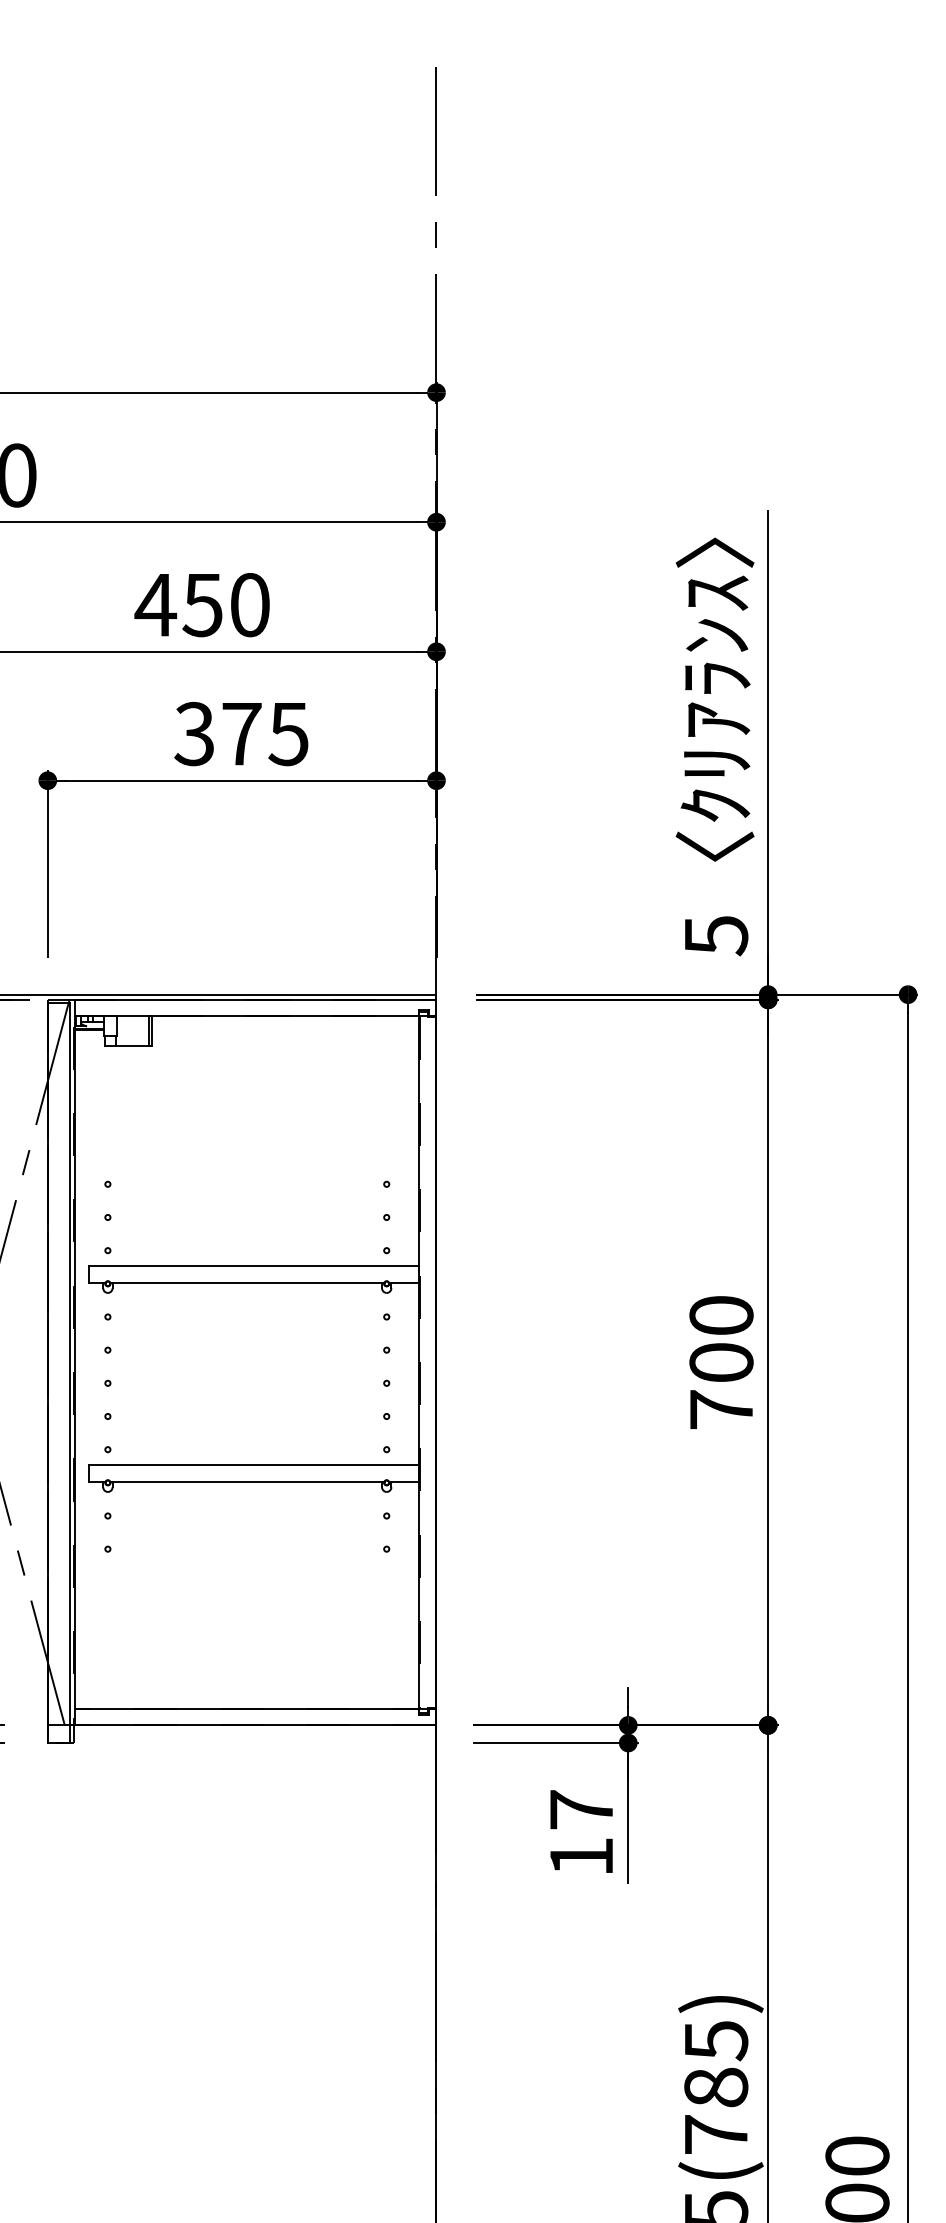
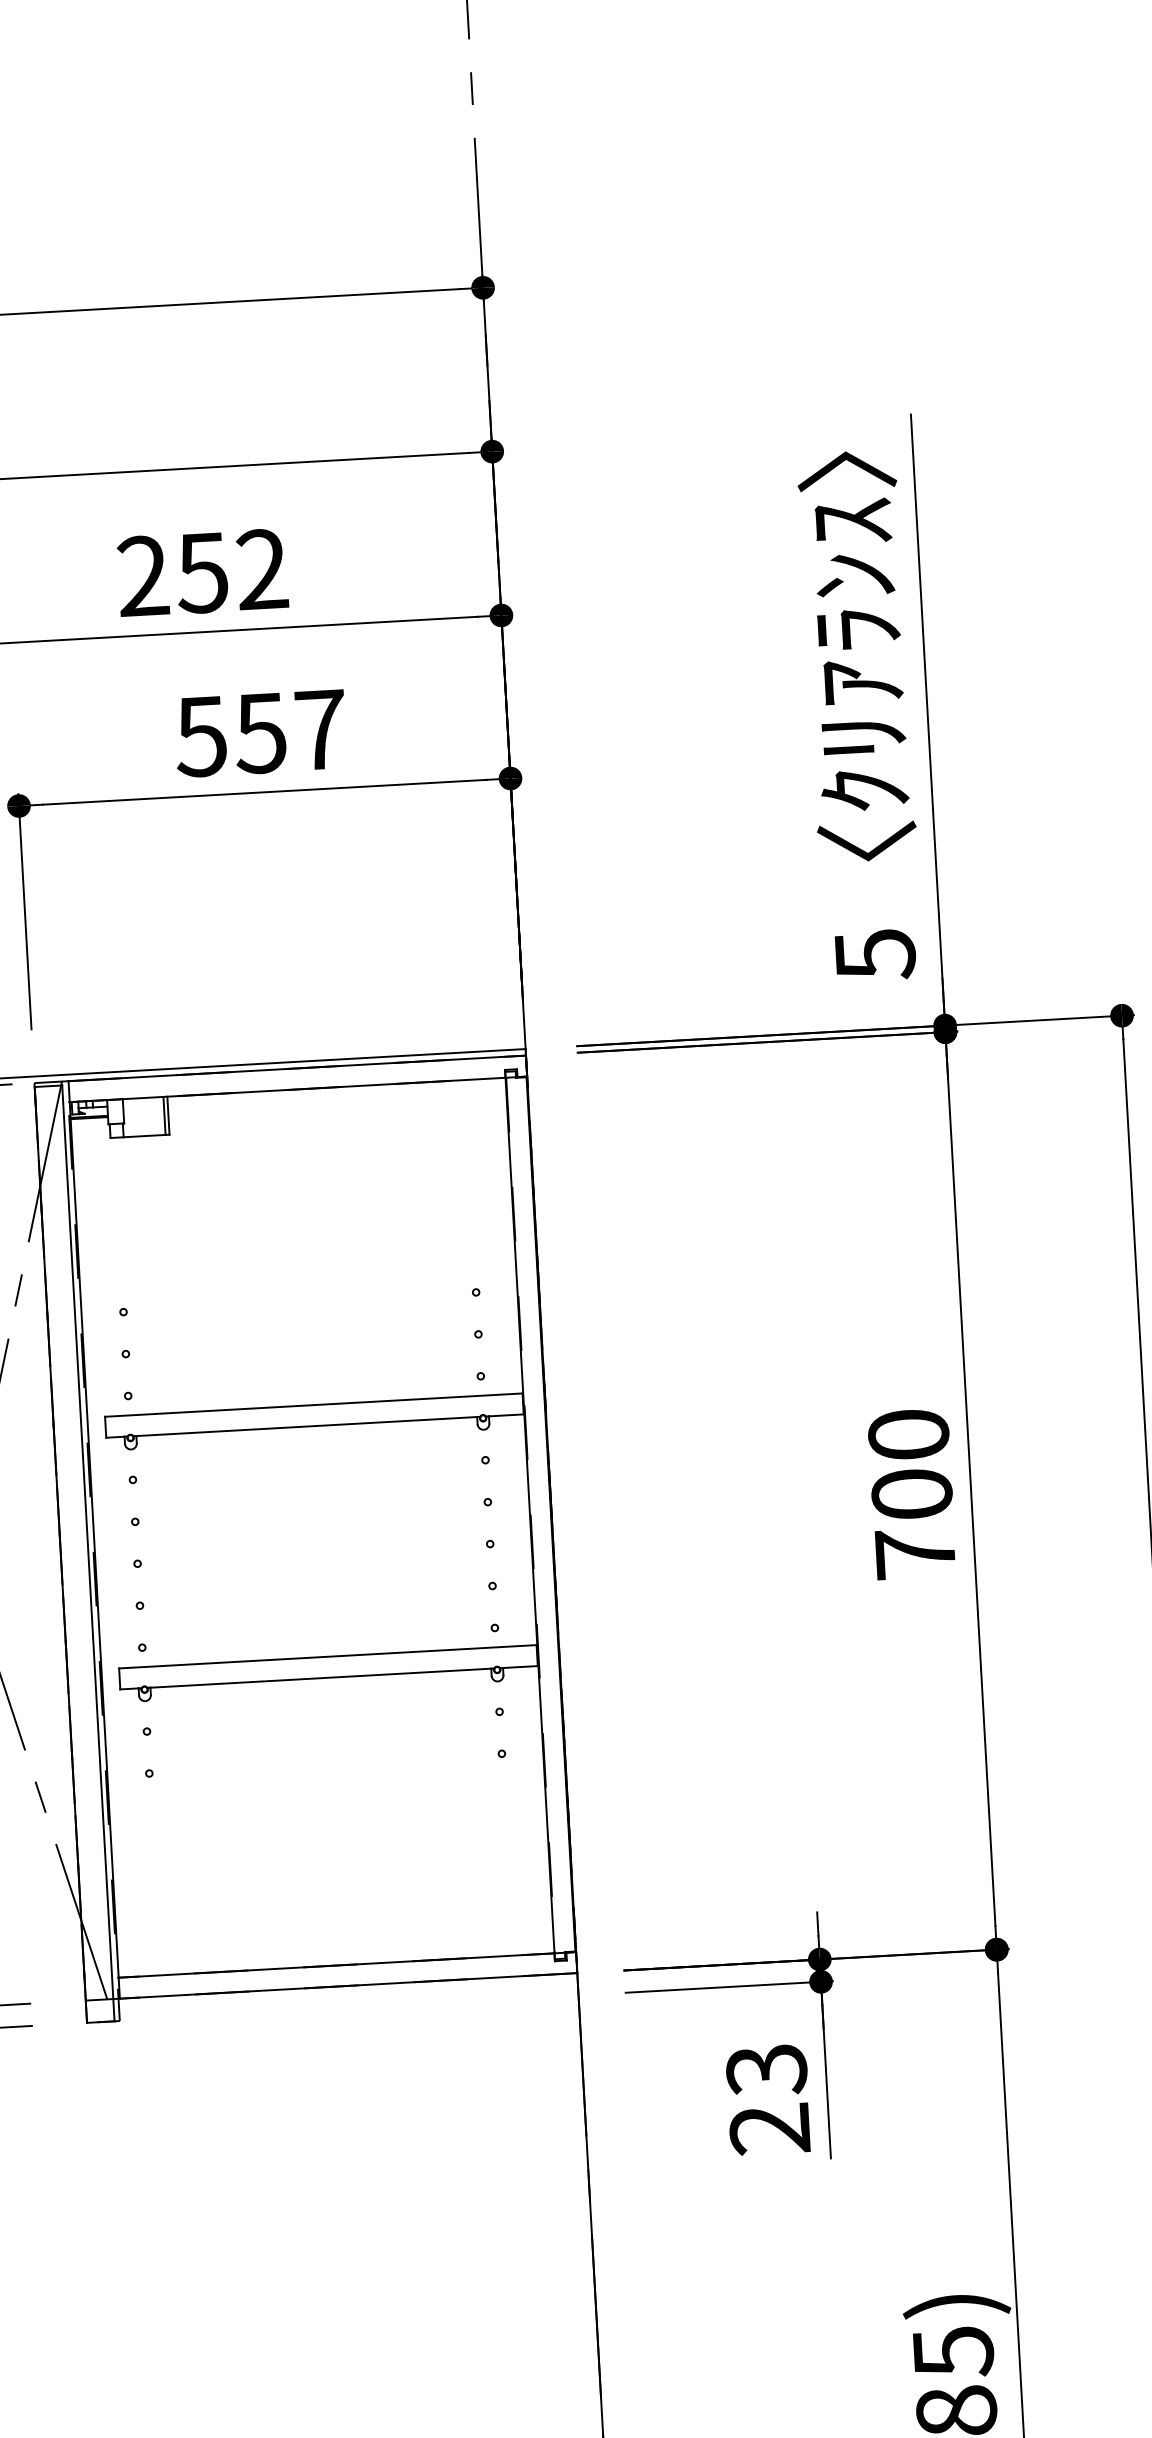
text: (201, 605) -> (200, 573), 450 -> 252
text: (241, 733) -> (260, 732), 375 -> 557
text: (581, 1833) -> (768, 2099), 17 -> 23

